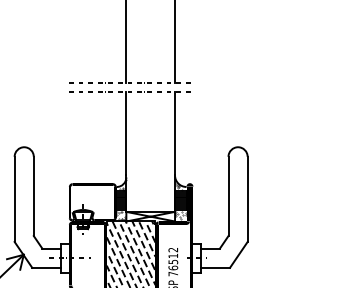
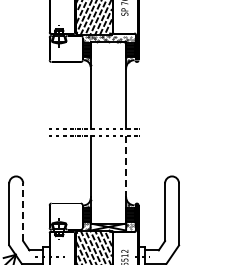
line: (175, 134) -> (126, 167), solid -> dashed
line: (34, 196) -> (23, 212), solid -> dashed

